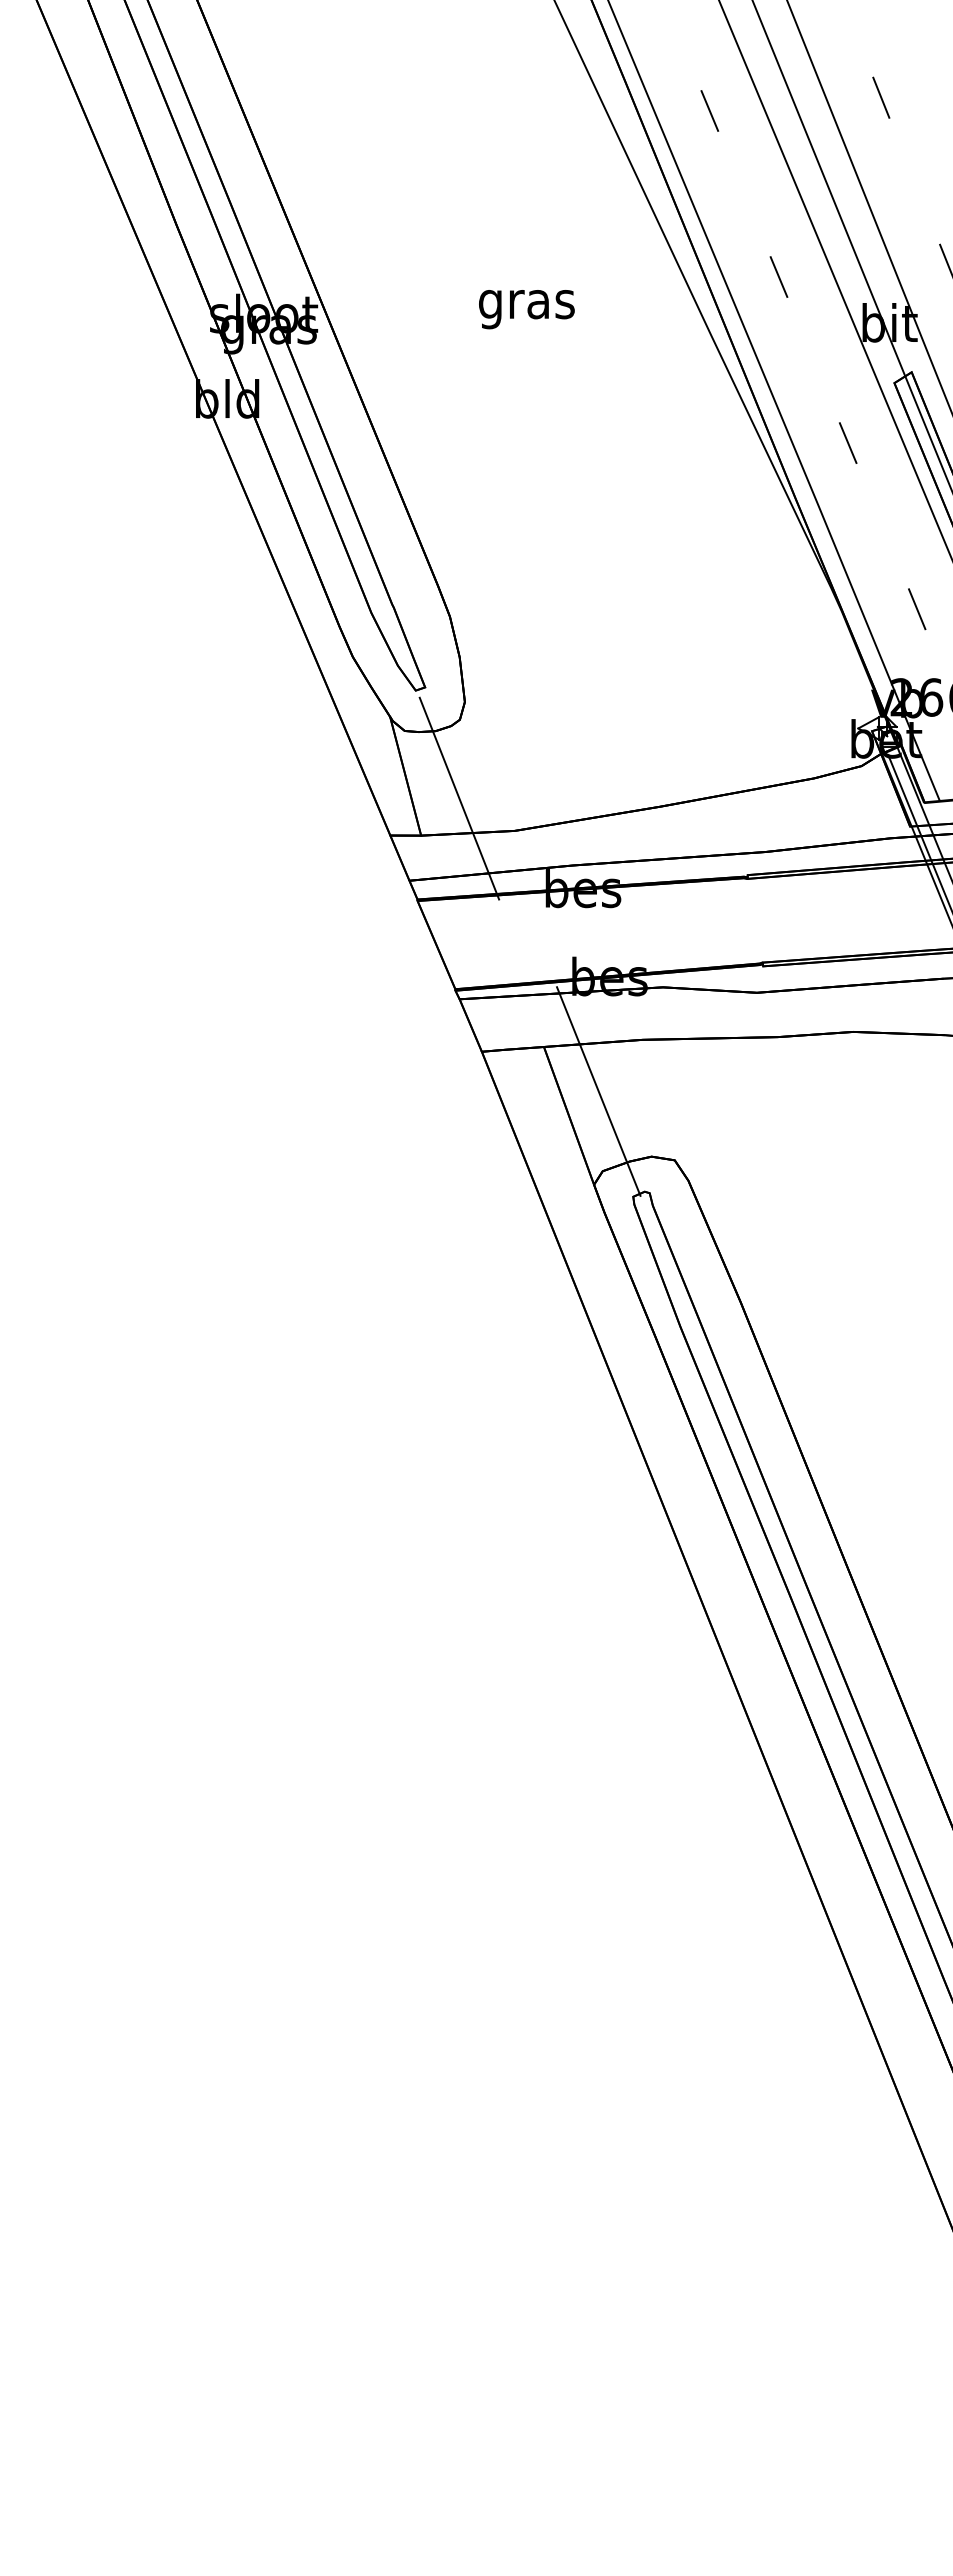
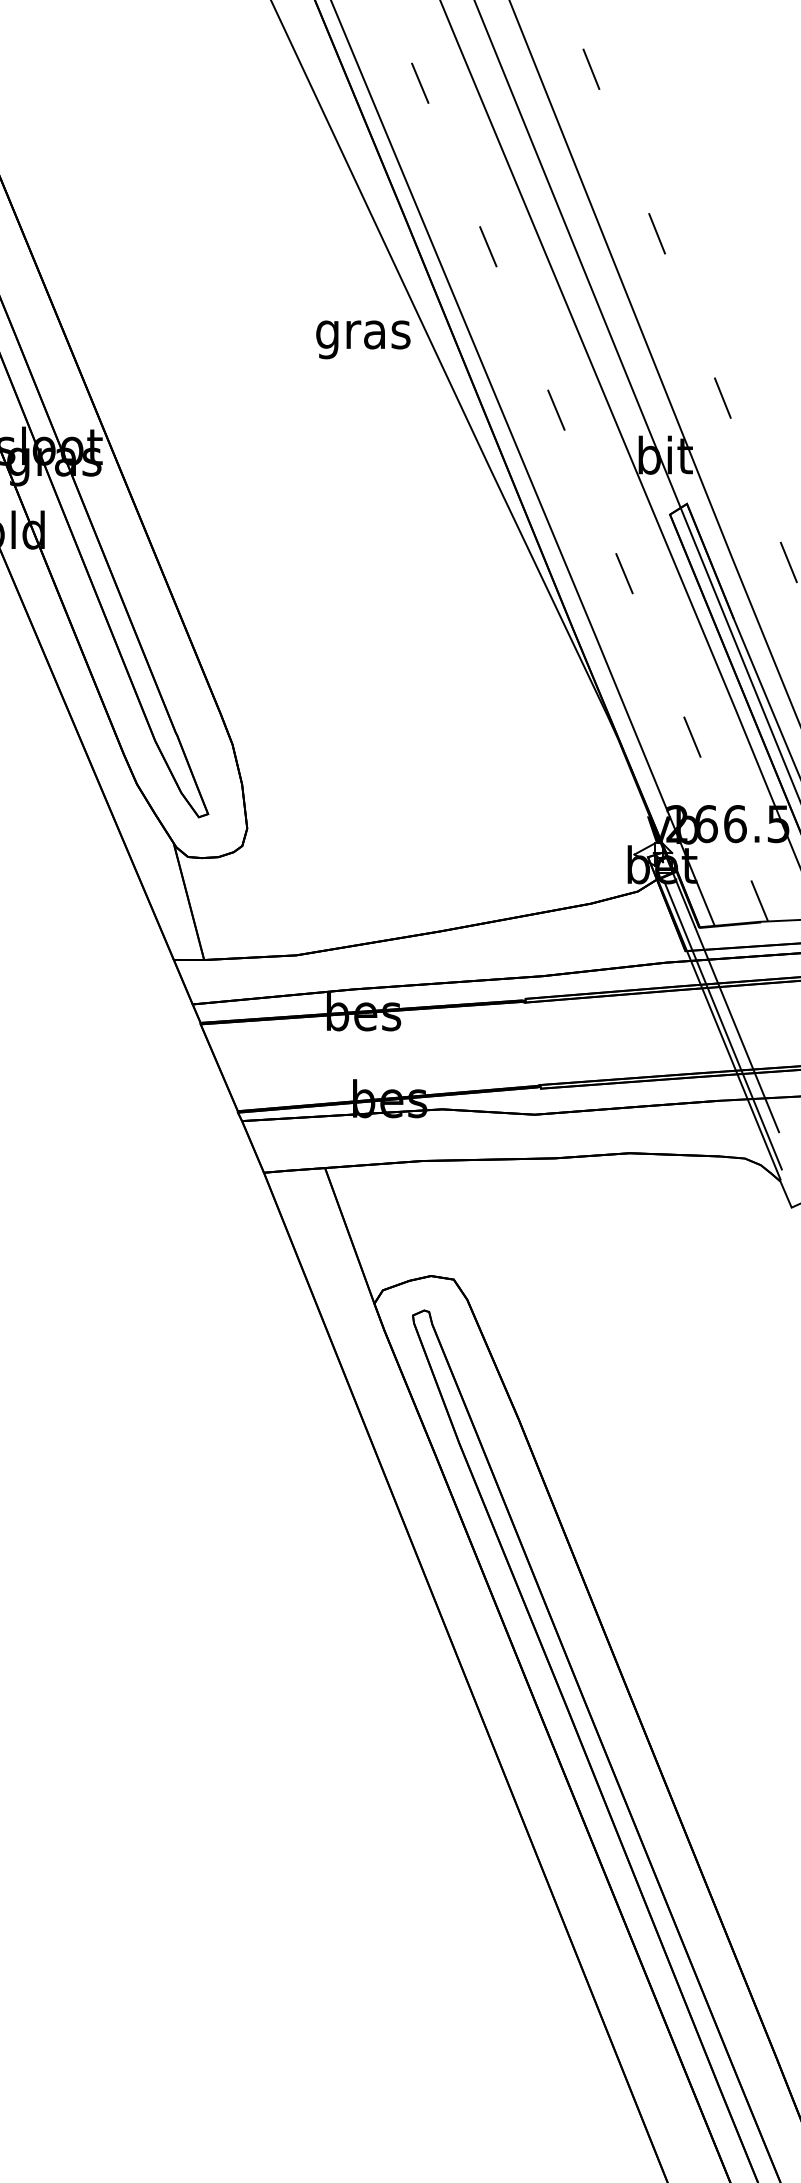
text: (526, 309) -> (362, 339), moved
line: (459, 798) -> (241, 923), removed
line: (598, 1091) -> (378, 1211), removed

